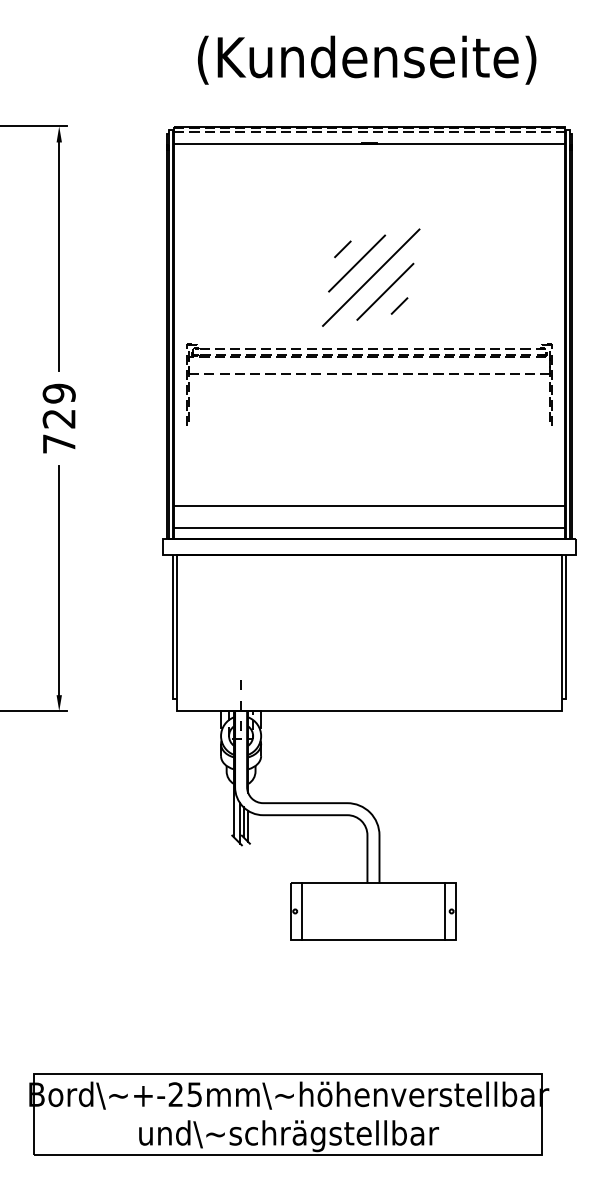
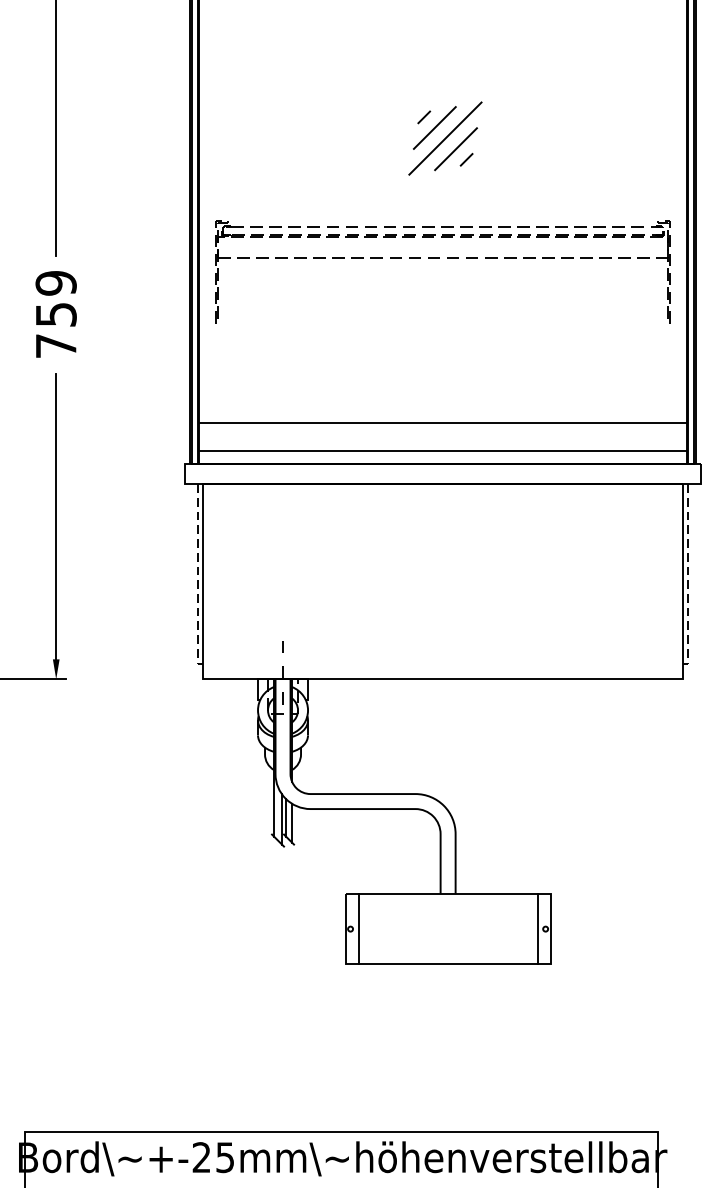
part: (371, 277) -> (445, 138), size x0.6
text: (58, 418) -> (55, 314), 729 -> 759
line: (172, 630) -> (197, 578), solid -> dashed
line: (566, 630) -> (688, 578), solid -> dashed

